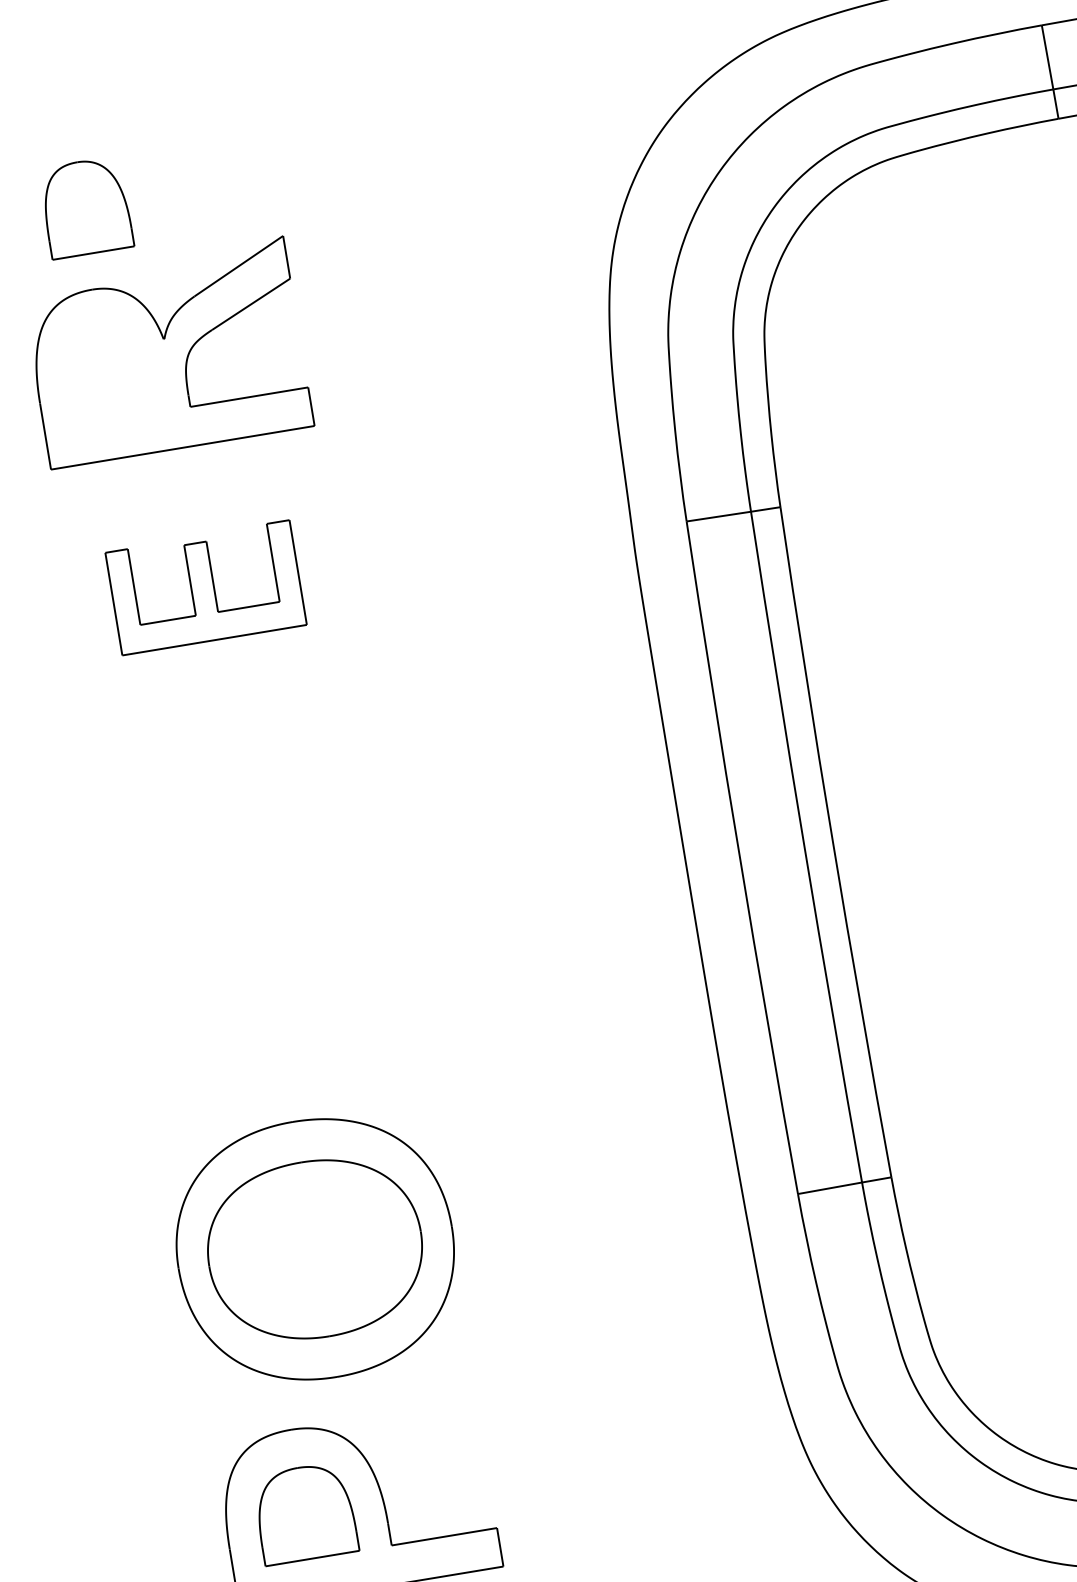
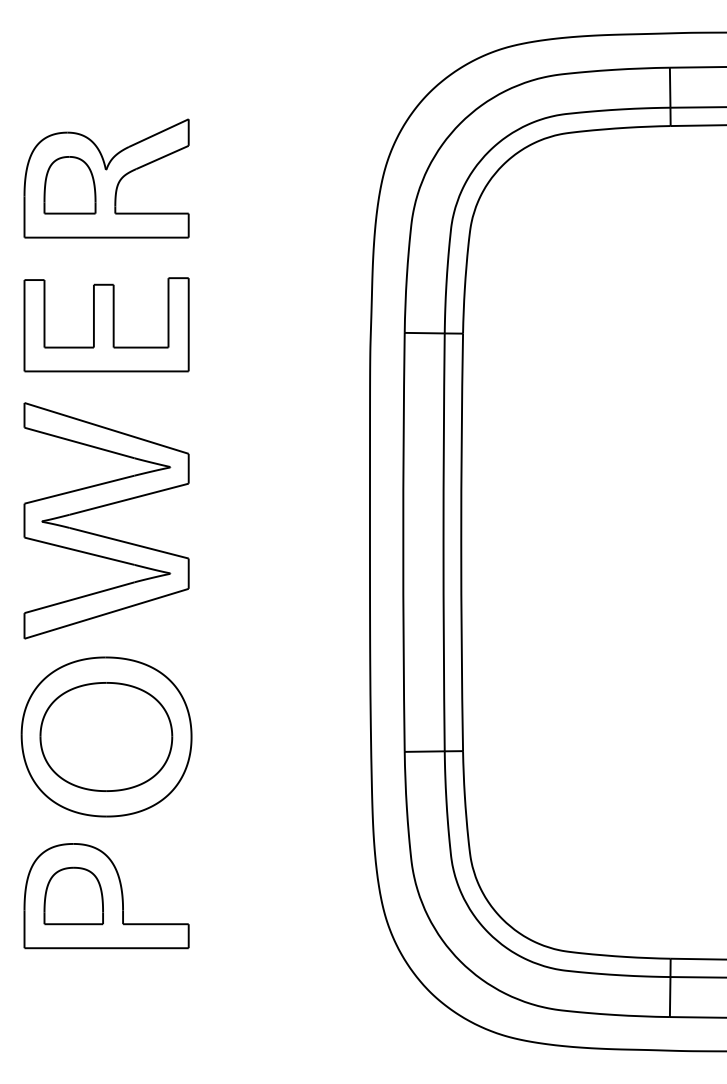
part: (85, 208) -> (69, 185), moved
part: (205, 587) -> (106, 324), size x1.43
part: (247, 882) -> (102, 507), added

